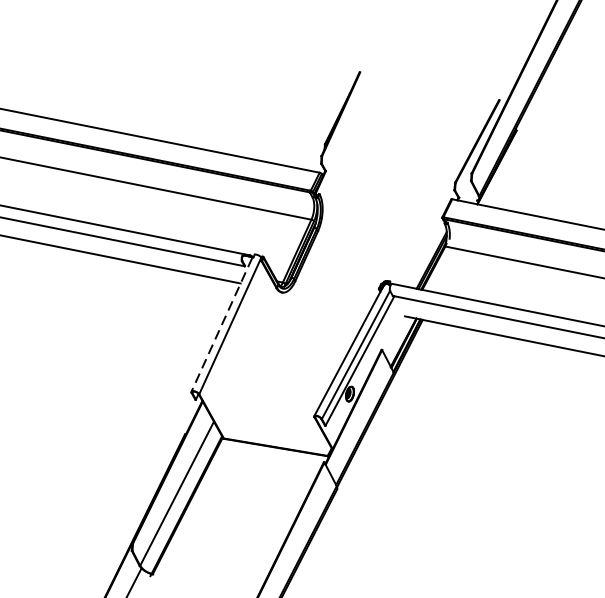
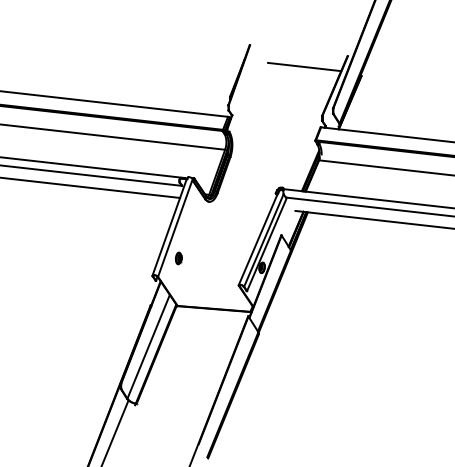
line: (435, 109) -> (304, 66), added
line: (221, 324) -> (169, 227), dashed -> solid
part: (230, 370) -> (178, 258), added

